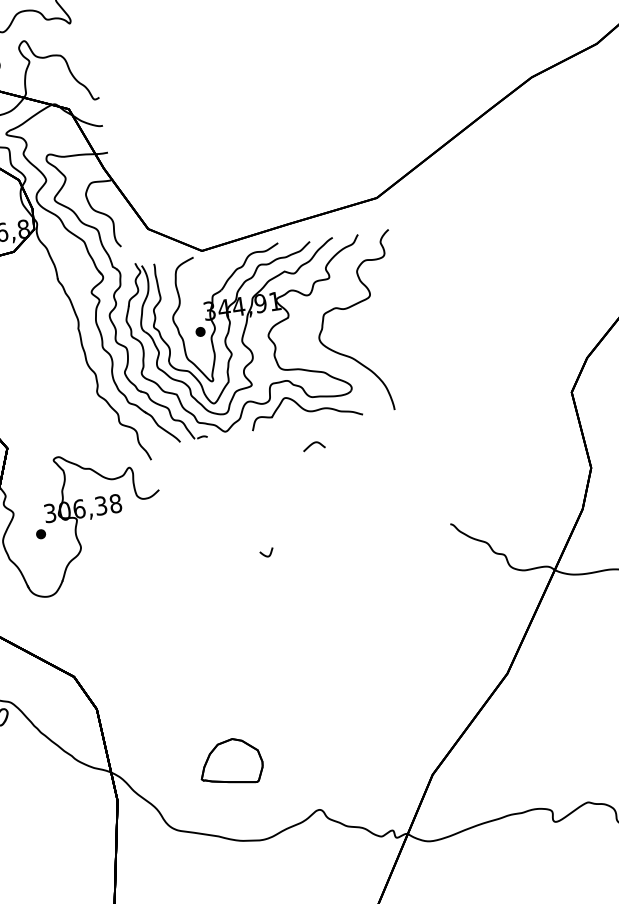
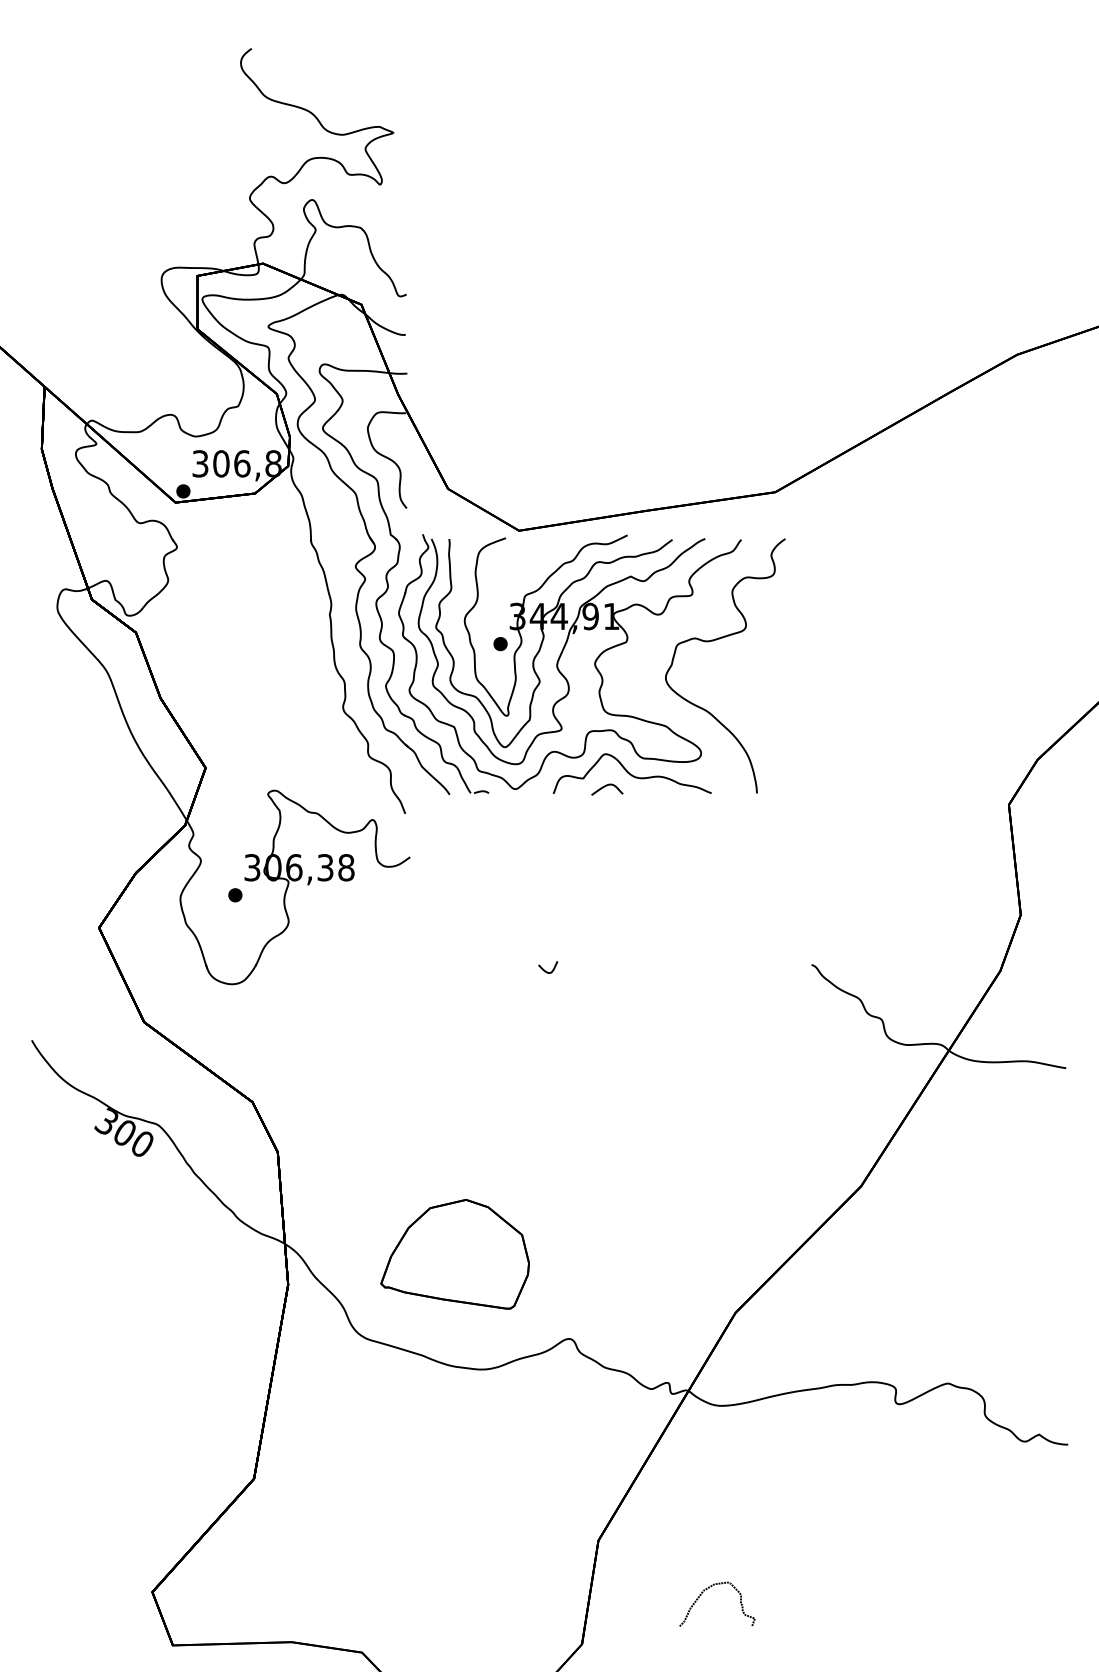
curve: (313, 444) -> (607, 786), moved
part: (230, 762) -> (454, 1254), size x1.67

